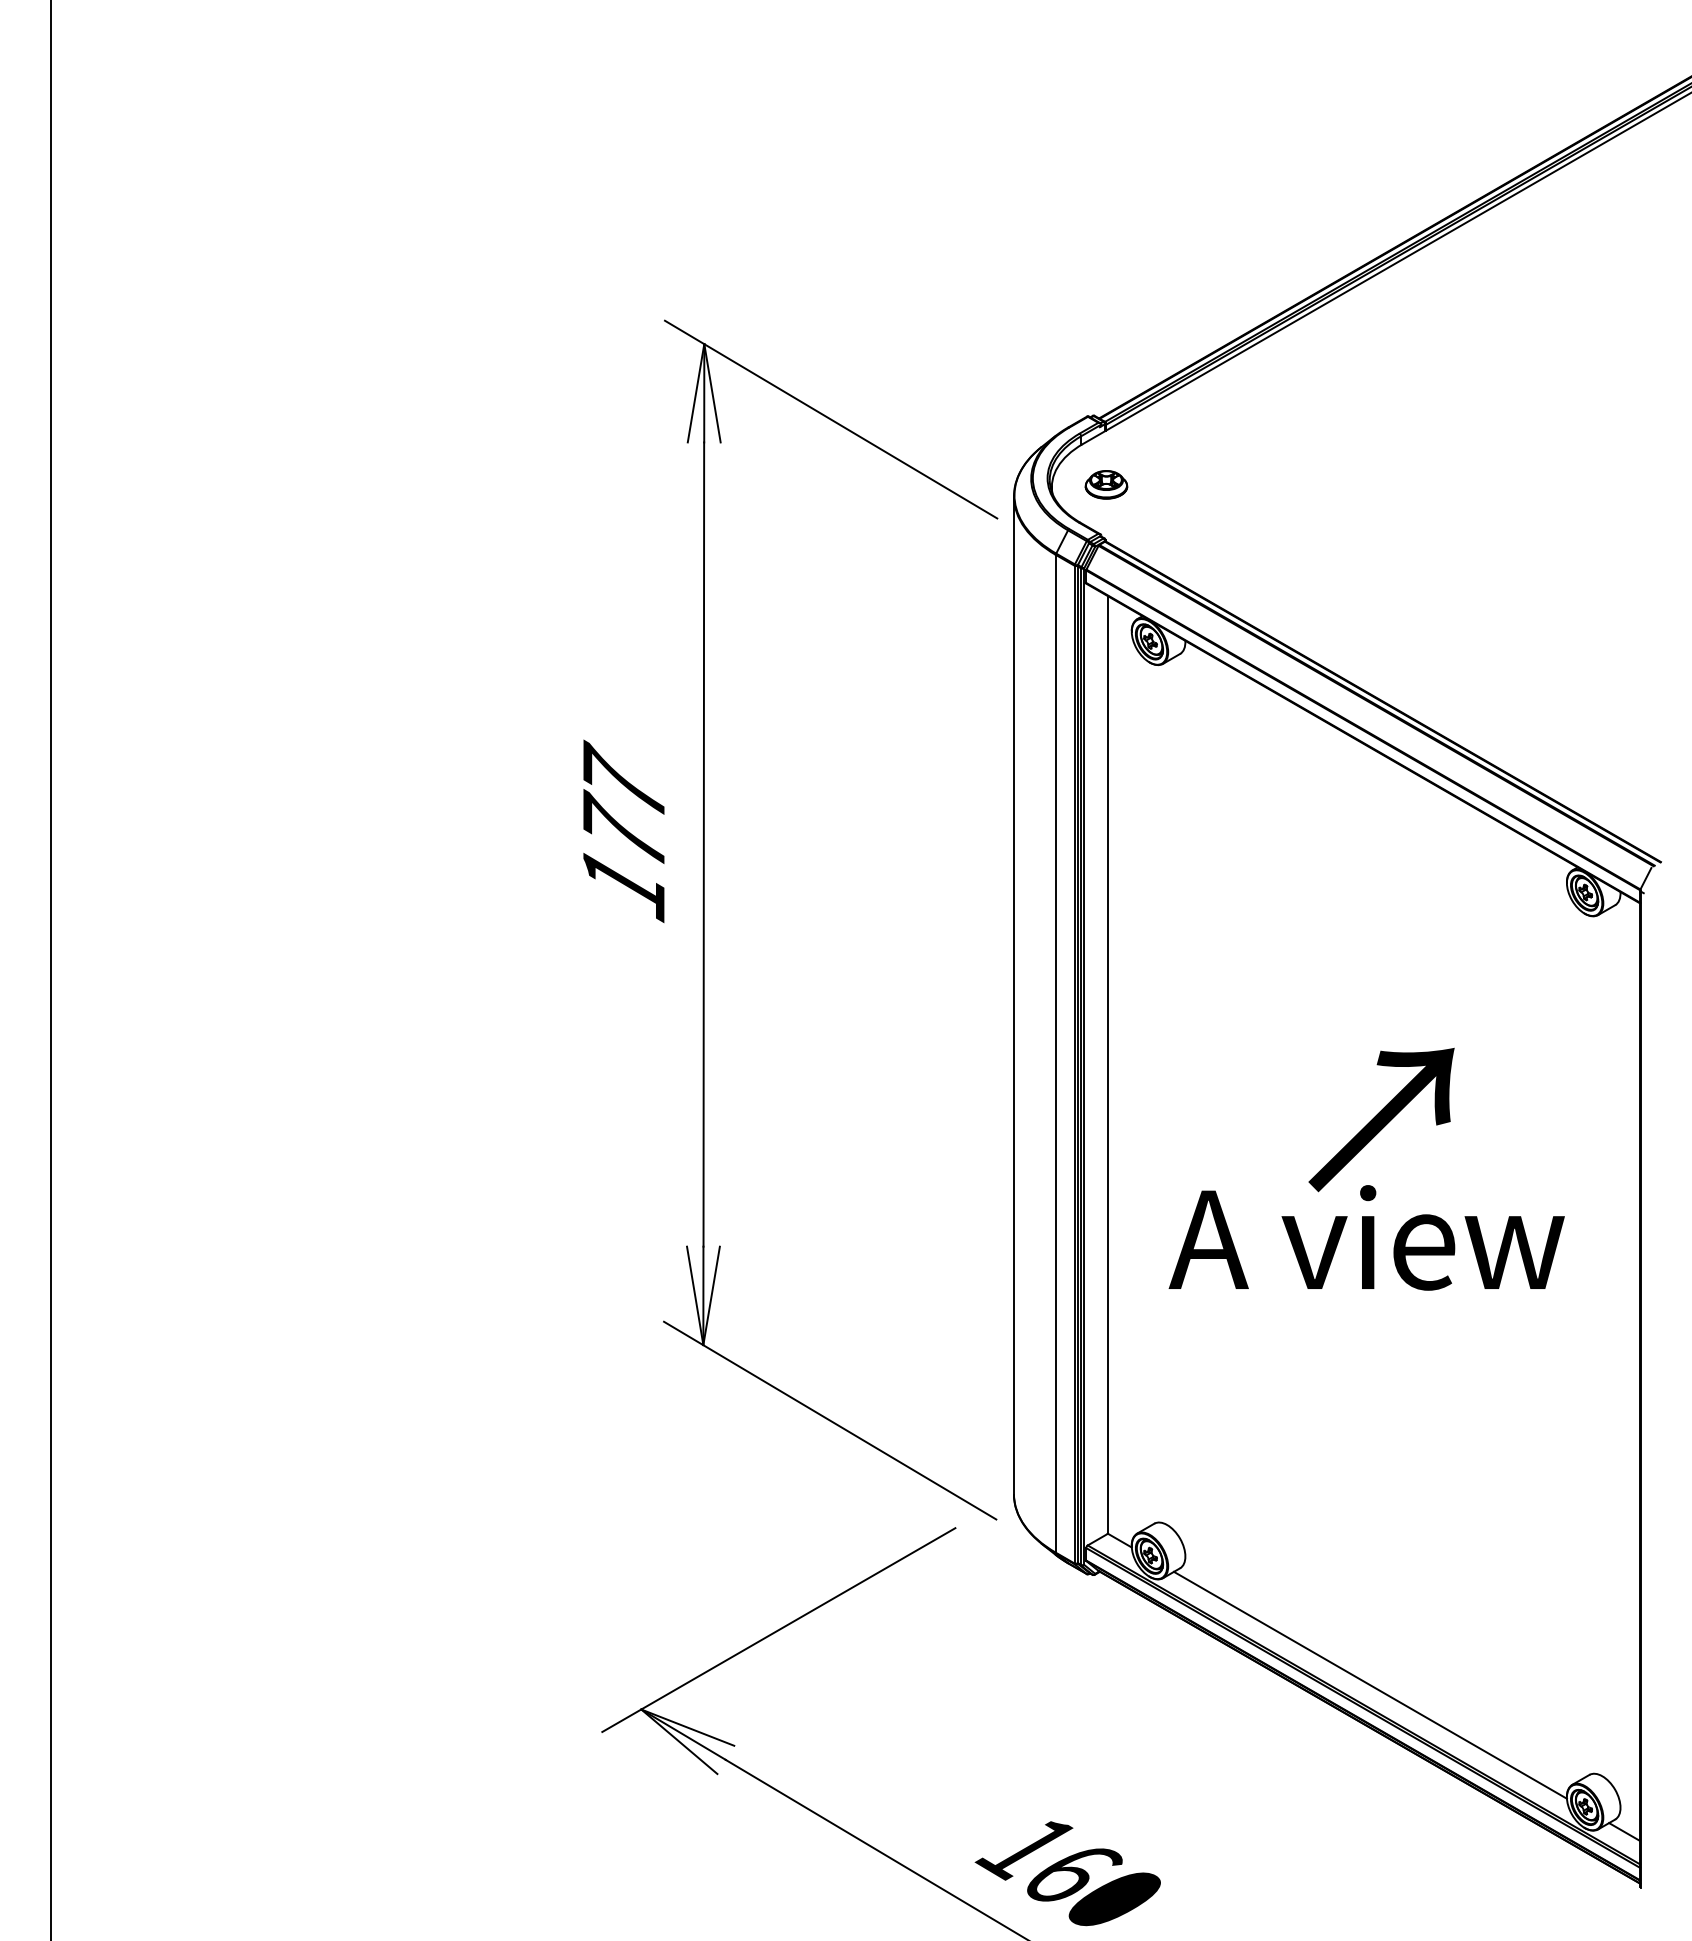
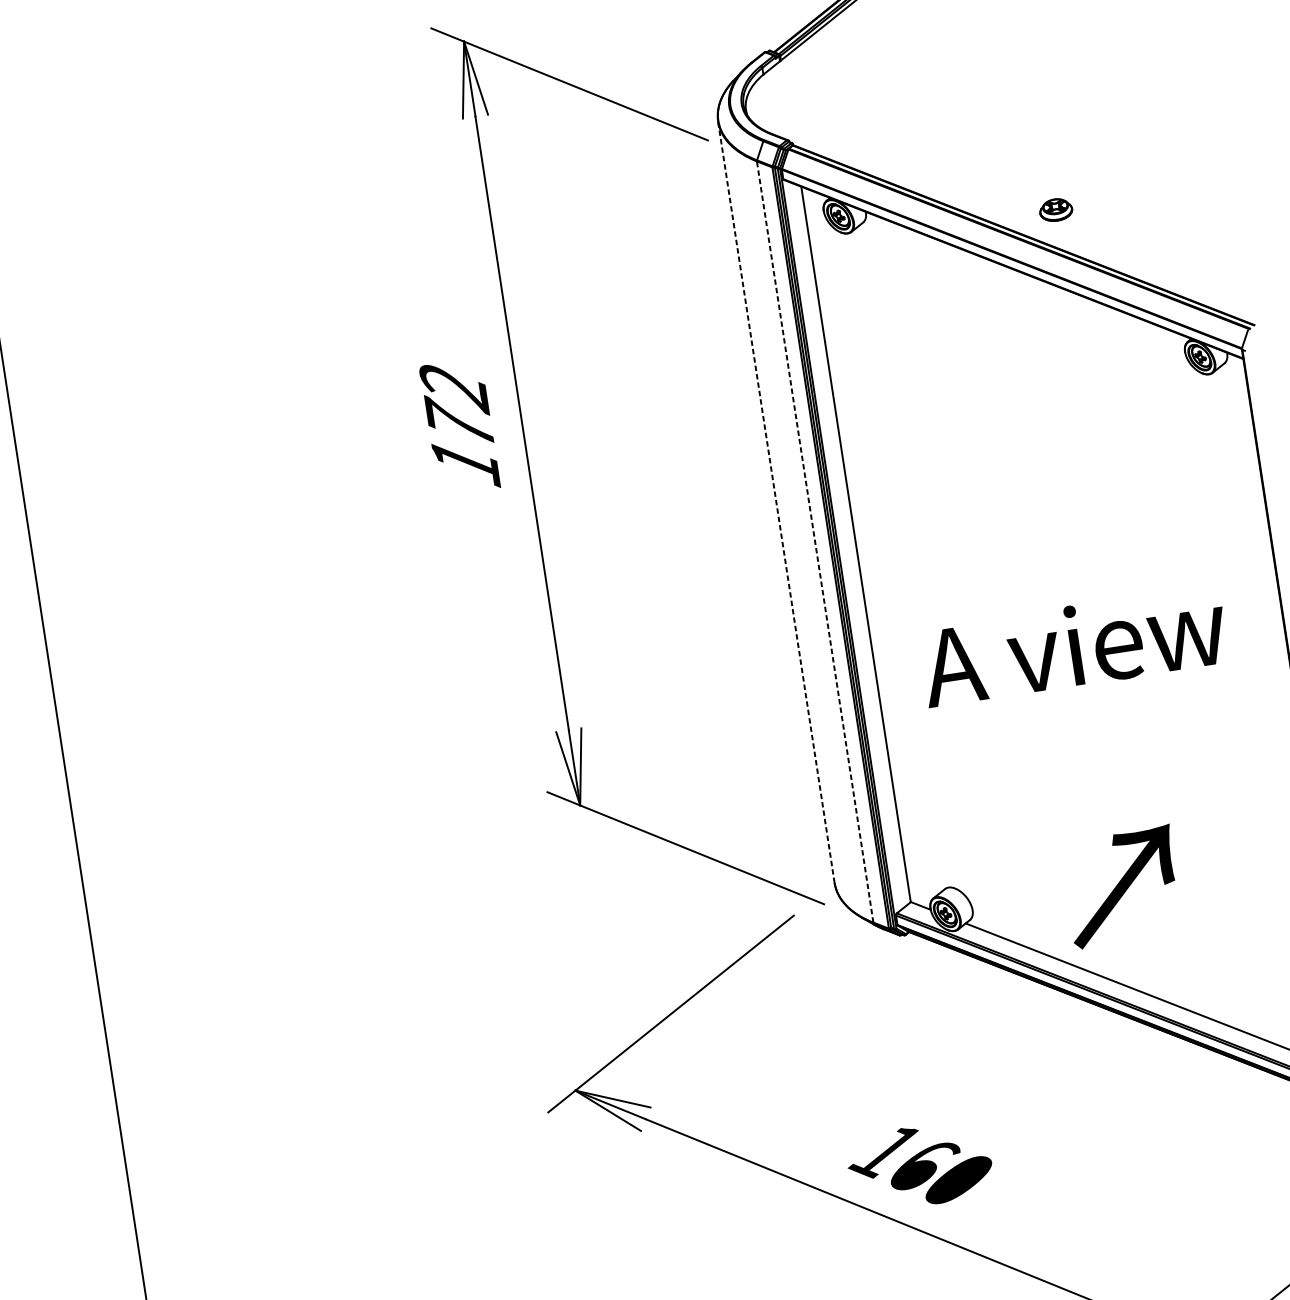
part: (1106, 484) -> (1056, 209), moved
text: (623, 783) -> (453, 386), 177 -> 172
line: (1013, 995) -> (776, 502), solid -> dashed
line: (1055, 1053) -> (814, 541), solid -> dashed
text: (1381, 1119) -> (1122, 886), moved

